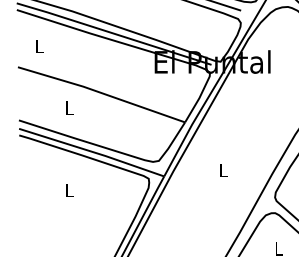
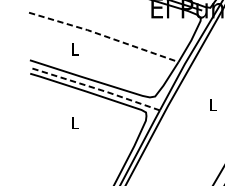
line: (101, 92) -> (103, 35), solid -> dashed
line: (92, 151) -> (95, 88), solid -> dashed

